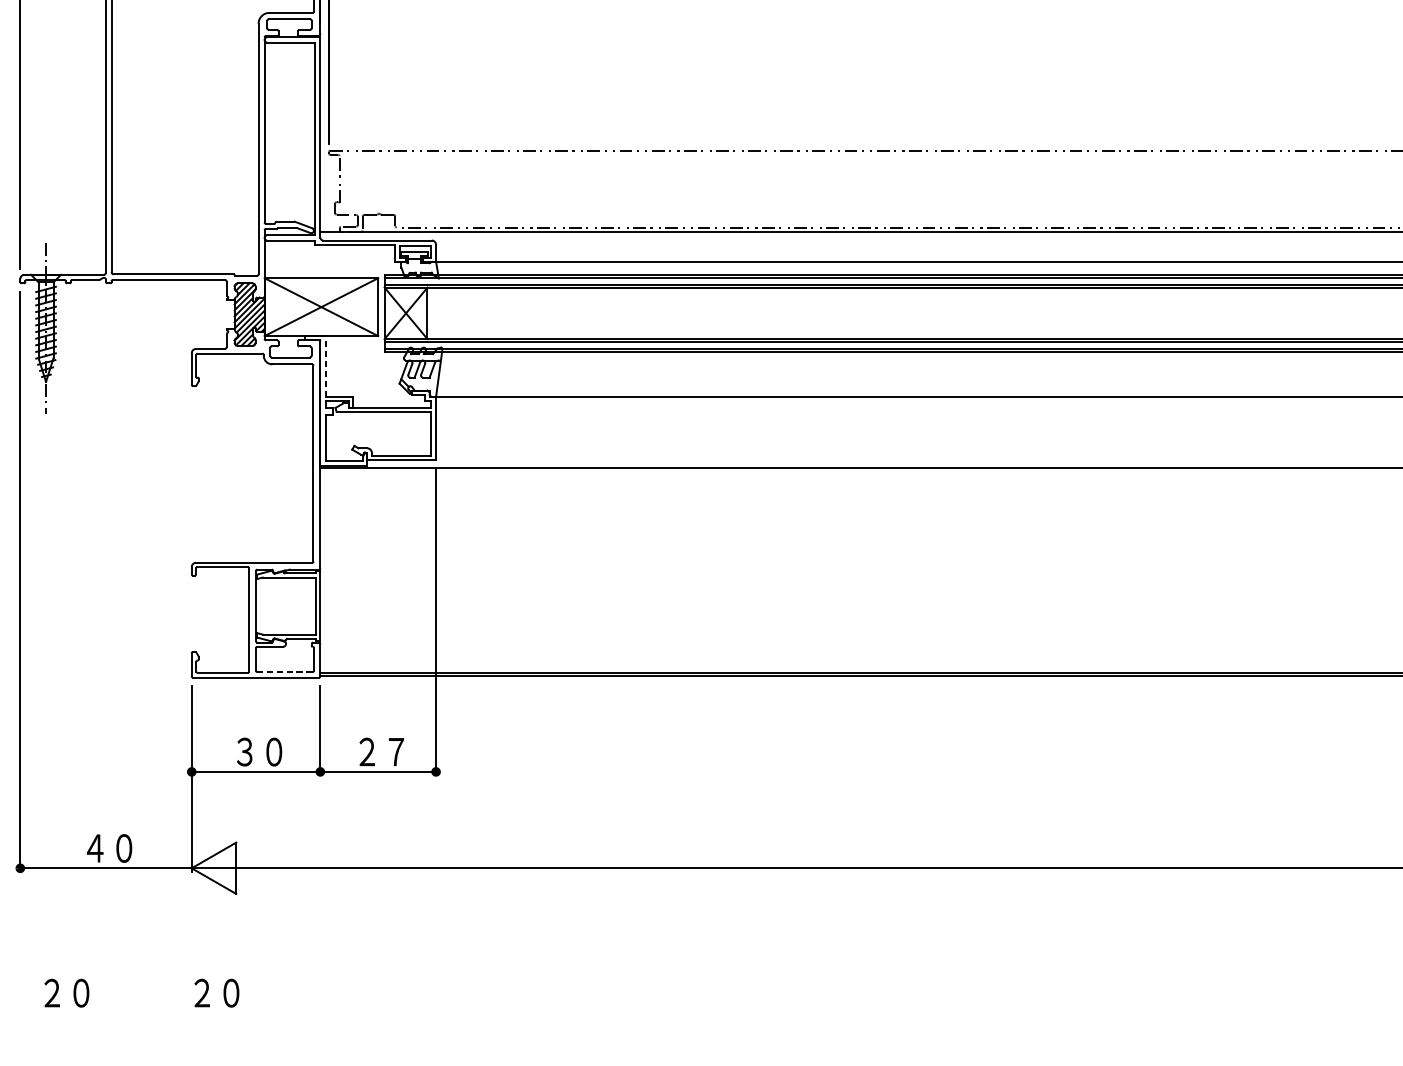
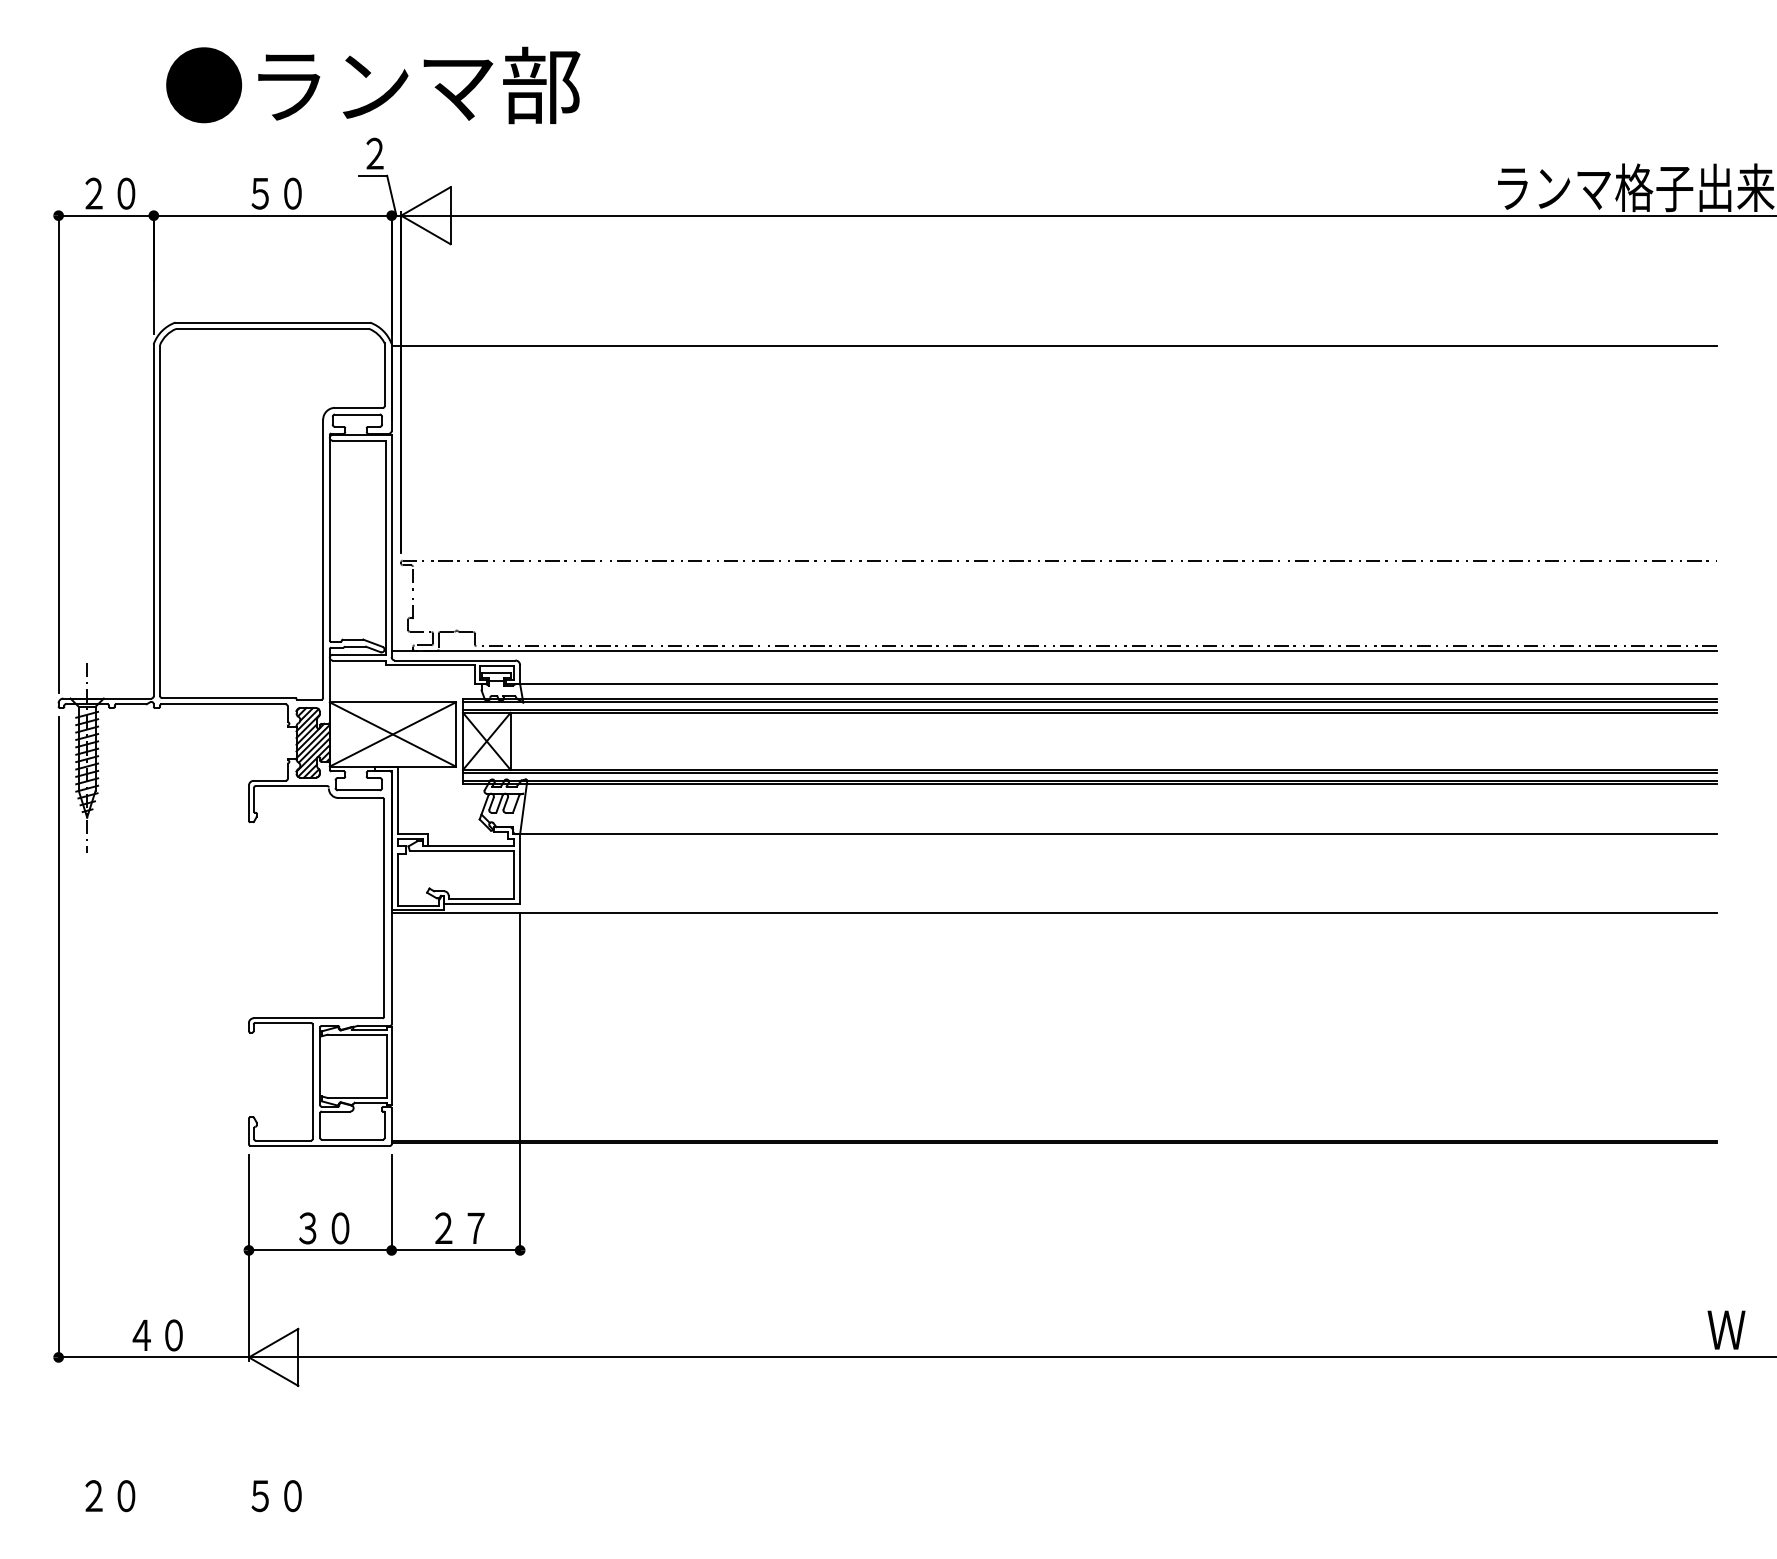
line: (326, 366) -> (398, 800), dashed -> solid
line: (285, 671) -> (352, 1139), dashed -> solid
text: (202, 993) -> (260, 1496), ２０ -> ５０

